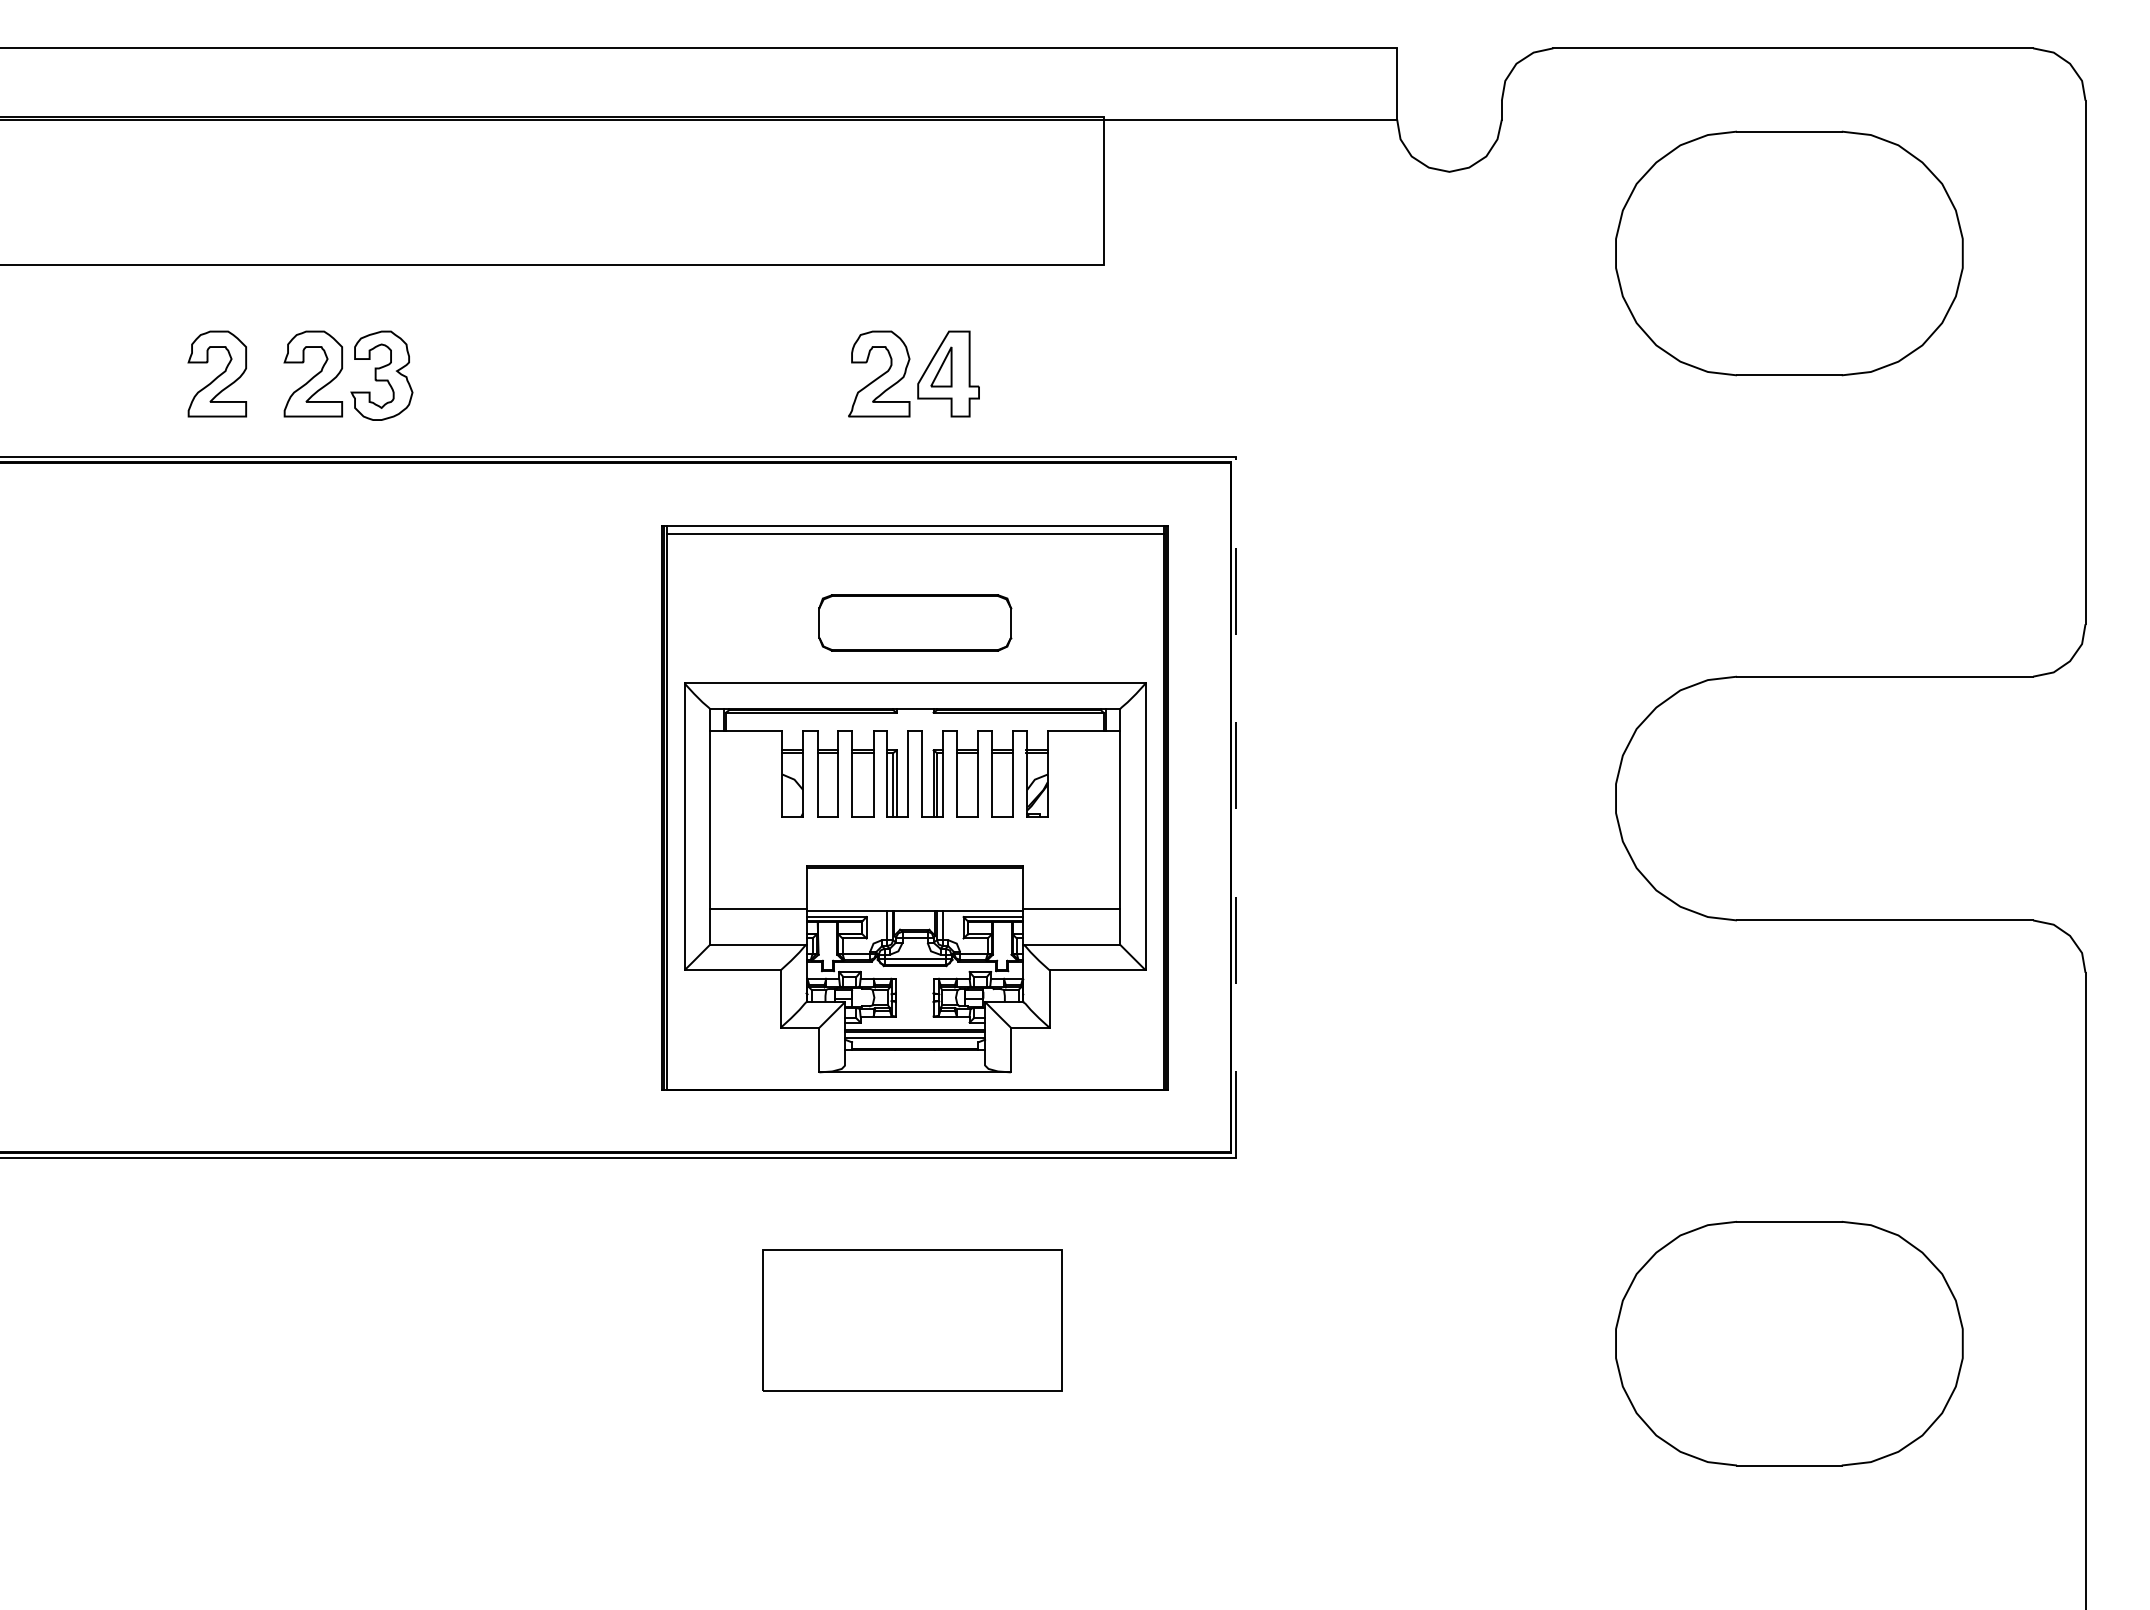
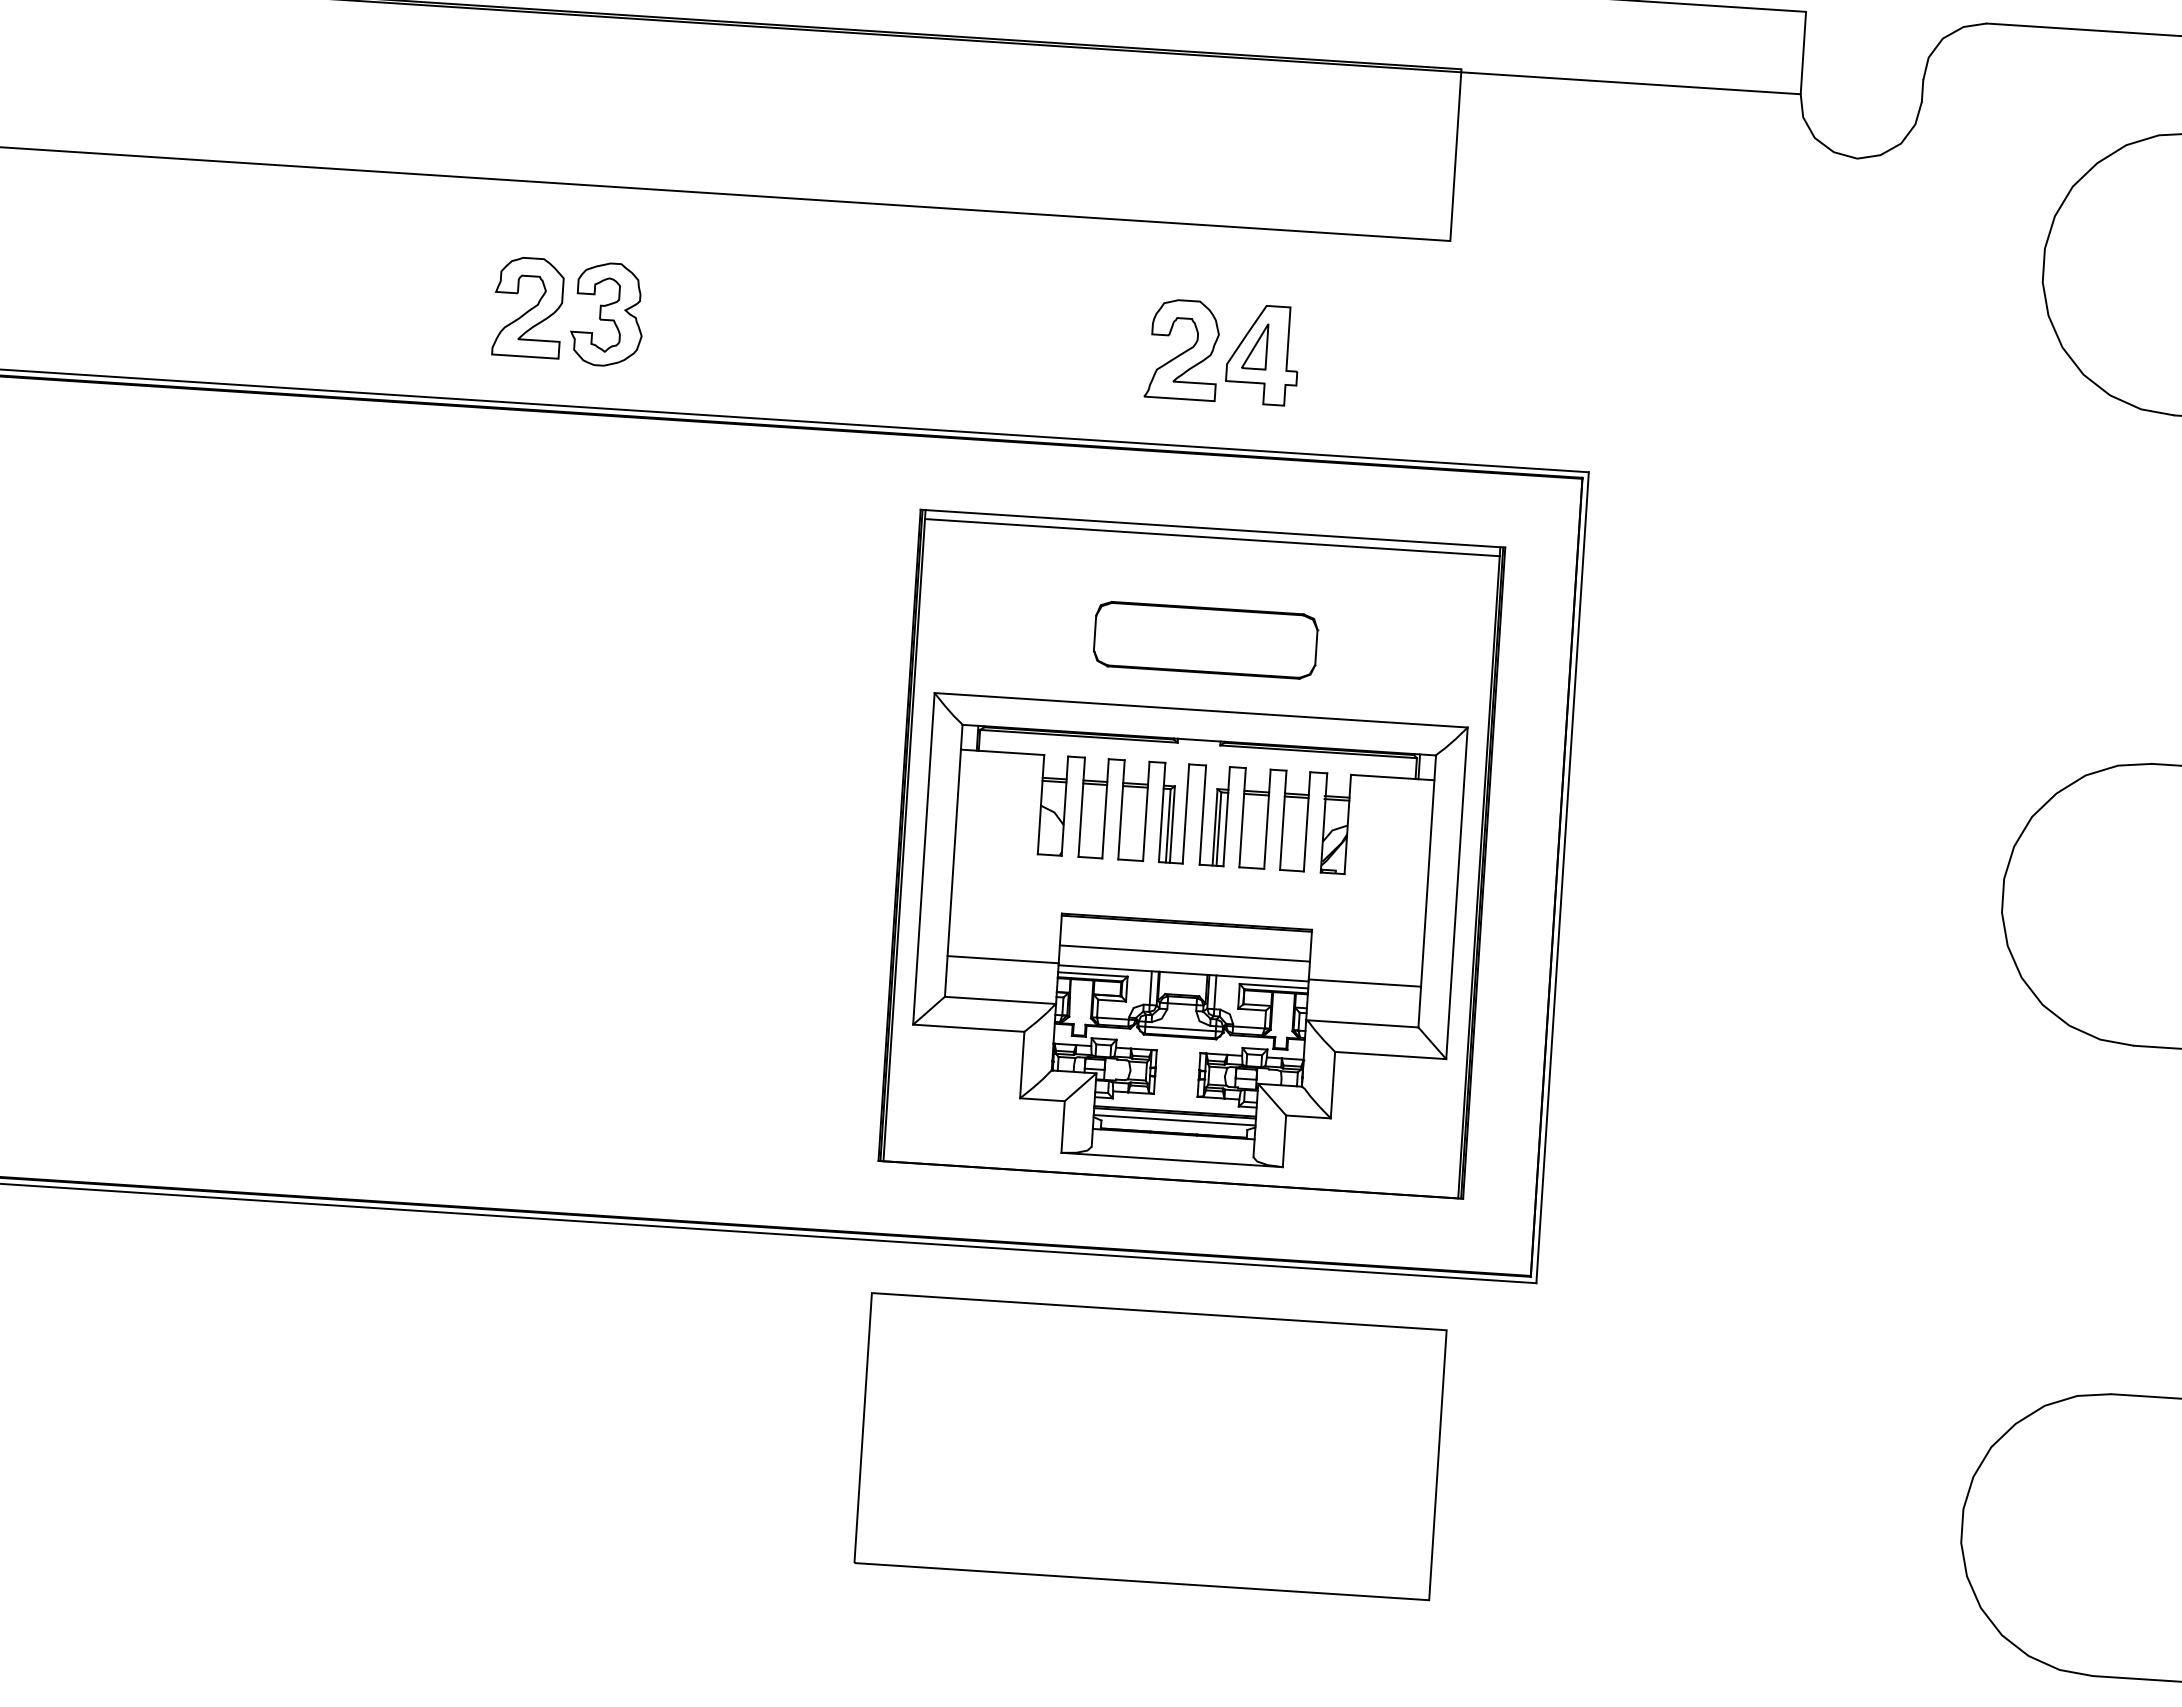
part: (217, 373) -> (417, 299), removed
line: (1235, 807) -> (1562, 877), dashed -> solid
line: (914, 893) -> (1184, 953), added
part: (912, 1320) -> (1150, 1446), size x1.67

